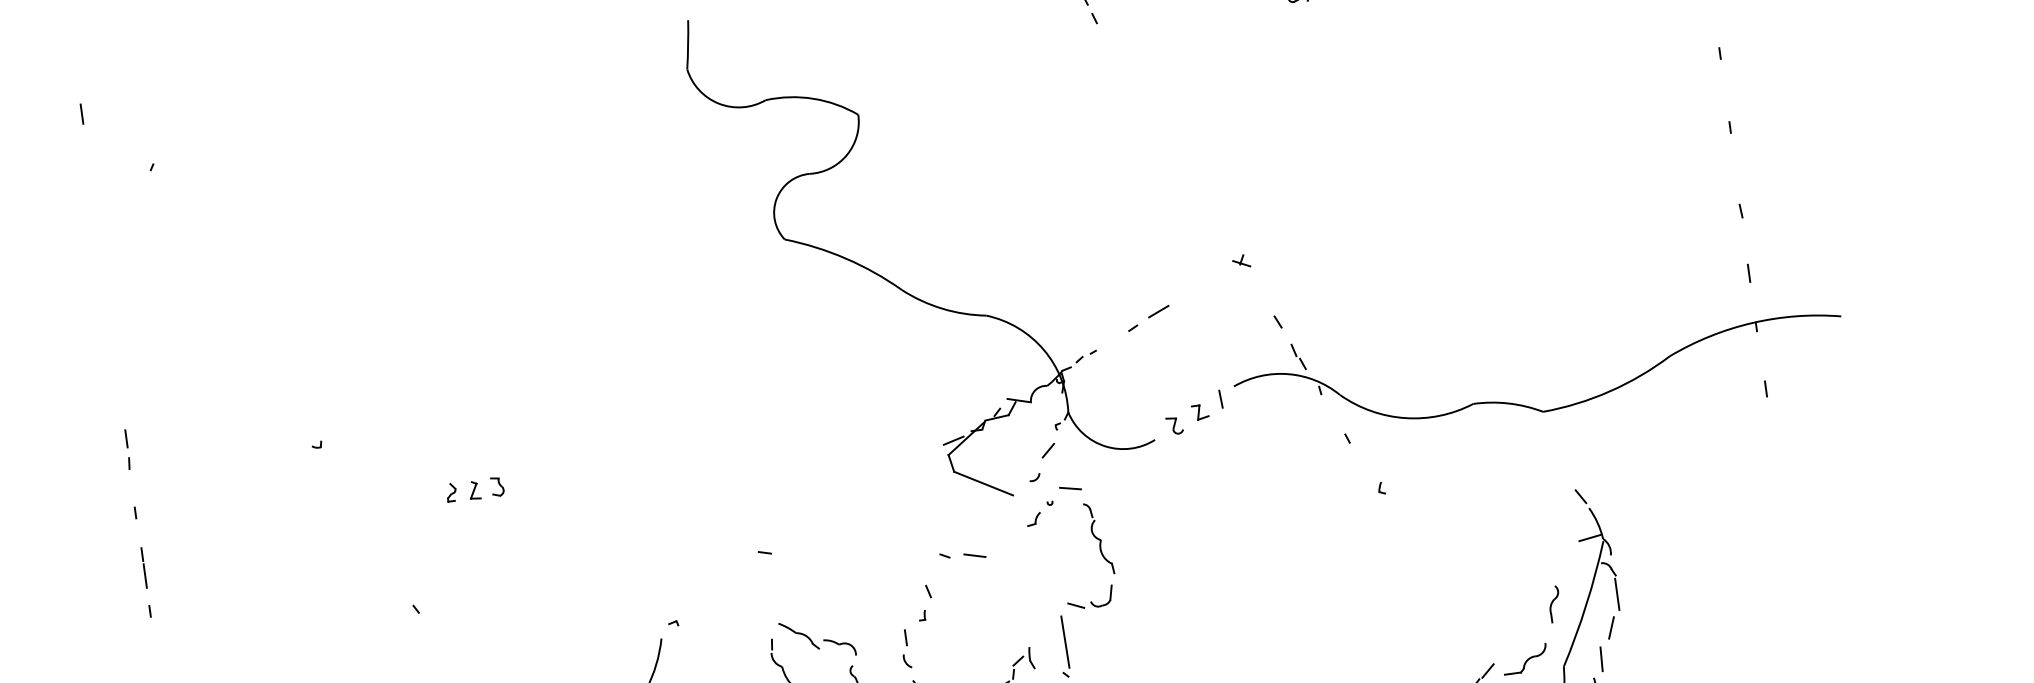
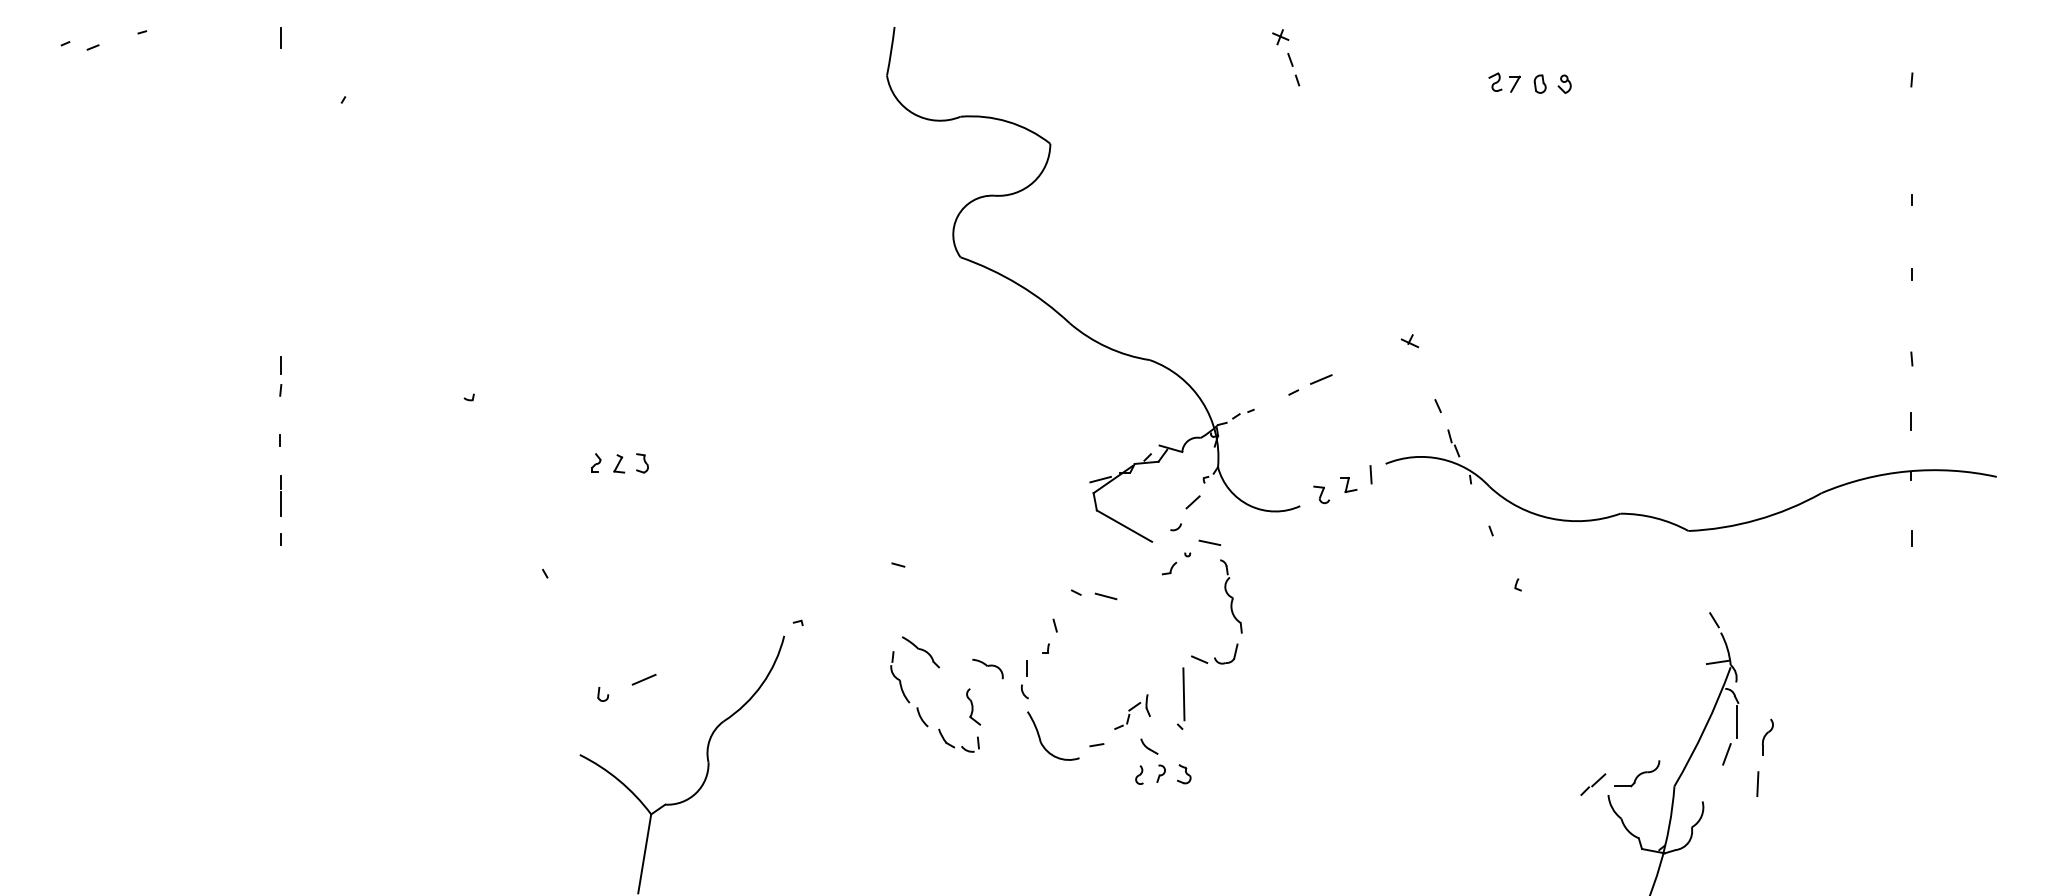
part: (1554, 603) -> (1767, 736), moved
part: (839, 647) -> (987, 668), moved
line: (1601, 658) -> (1757, 783), moved

